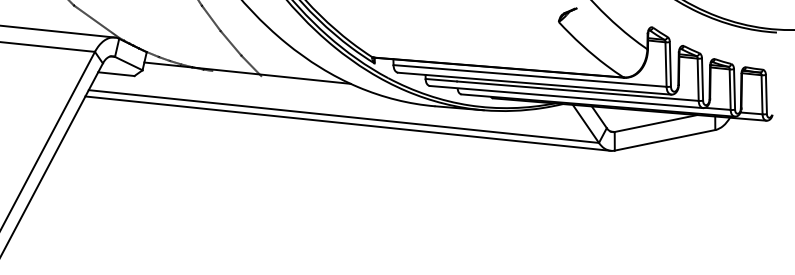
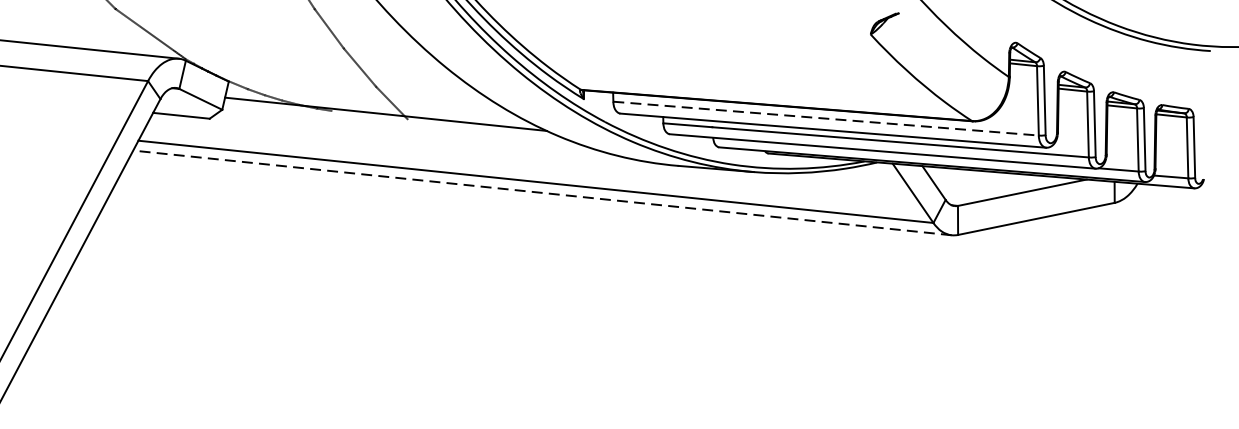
line: (530, 75) -> (826, 117), solid -> dashed
line: (347, 123) -> (541, 192), solid -> dashed

